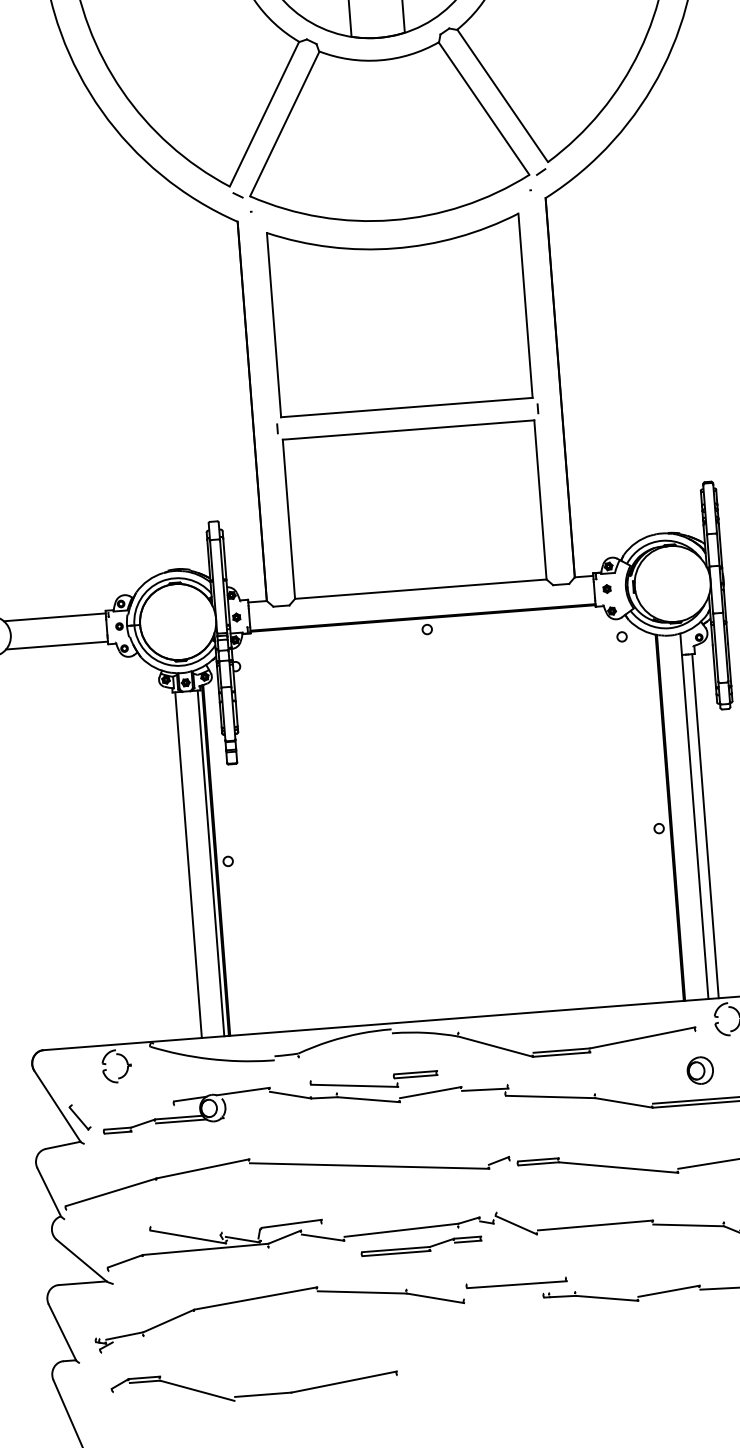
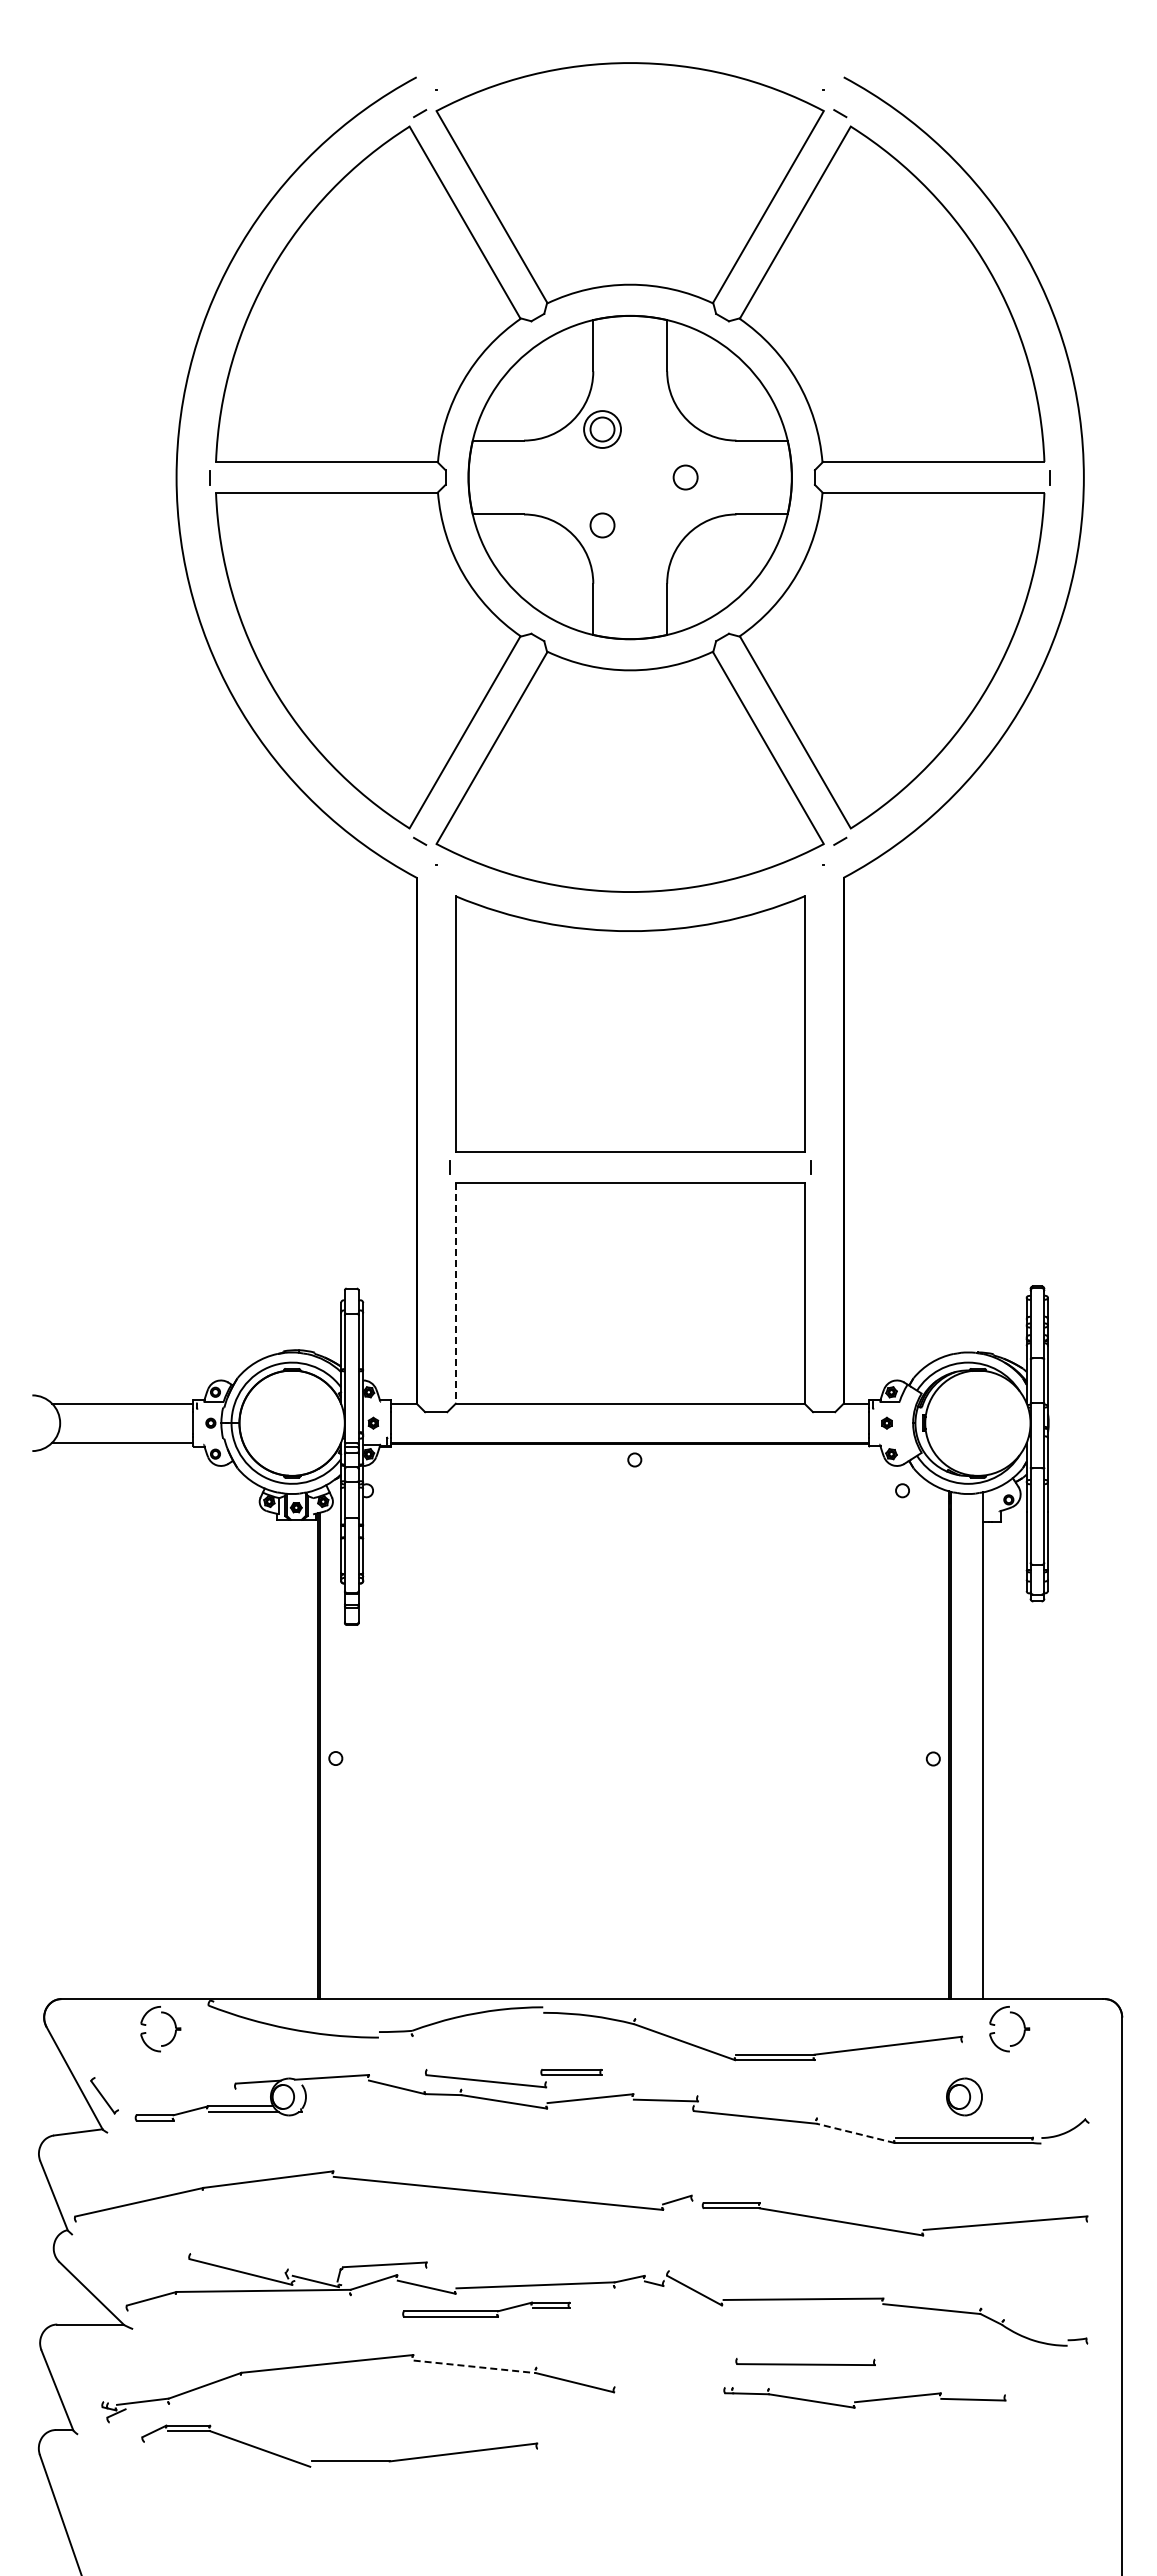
line: (288, 519) -> (455, 1293), solid -> dashed
line: (705, 826) -> (997, 1760), removed
line: (210, 863) -> (311, 1759), removed
line: (188, 865) -> (280, 1759), removed
line: (623, 1103) -> (855, 2133), solid -> dashed
part: (421, 1246) -> (486, 2309), moved
part: (516, 1282) -> (805, 2361), moved
line: (361, 1292) -> (474, 2366), solid -> dashed
part: (255, 1394) -> (339, 2460), moved

